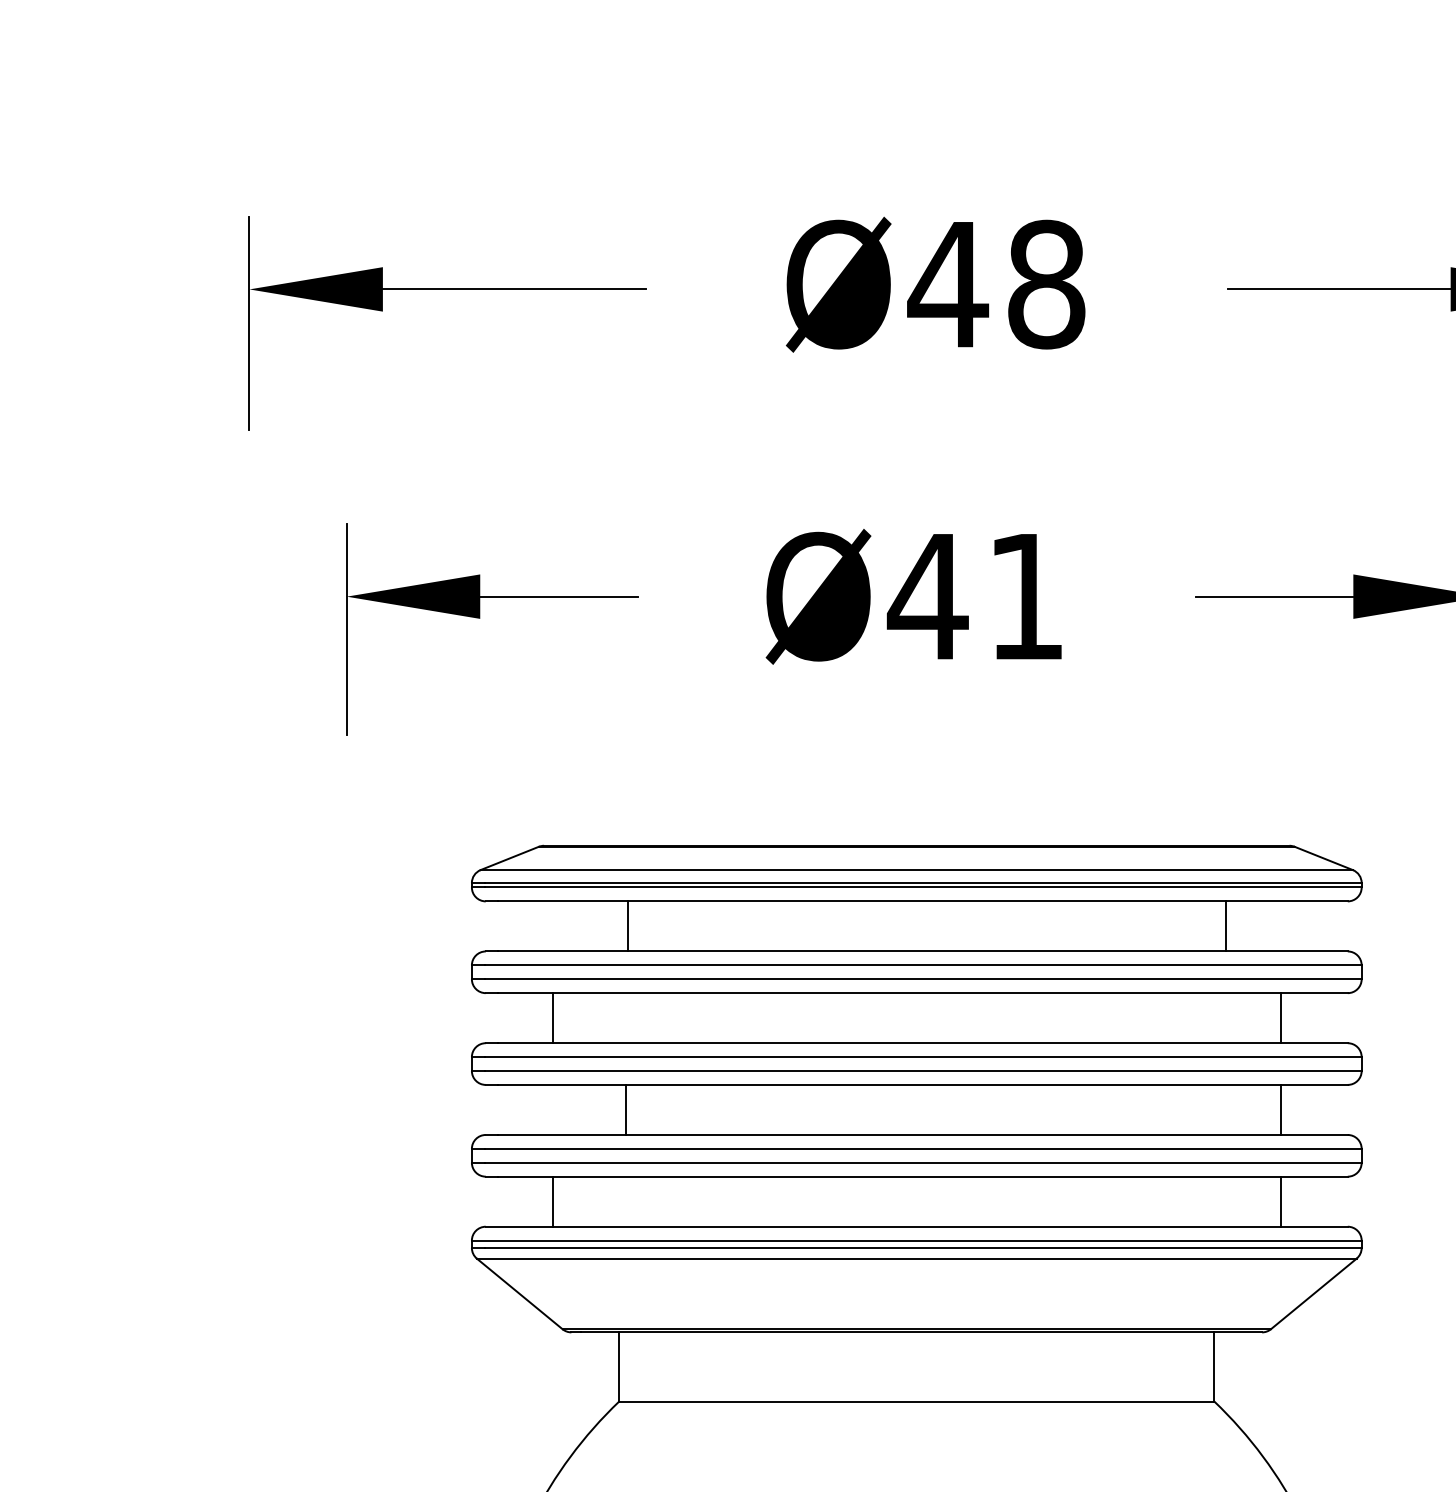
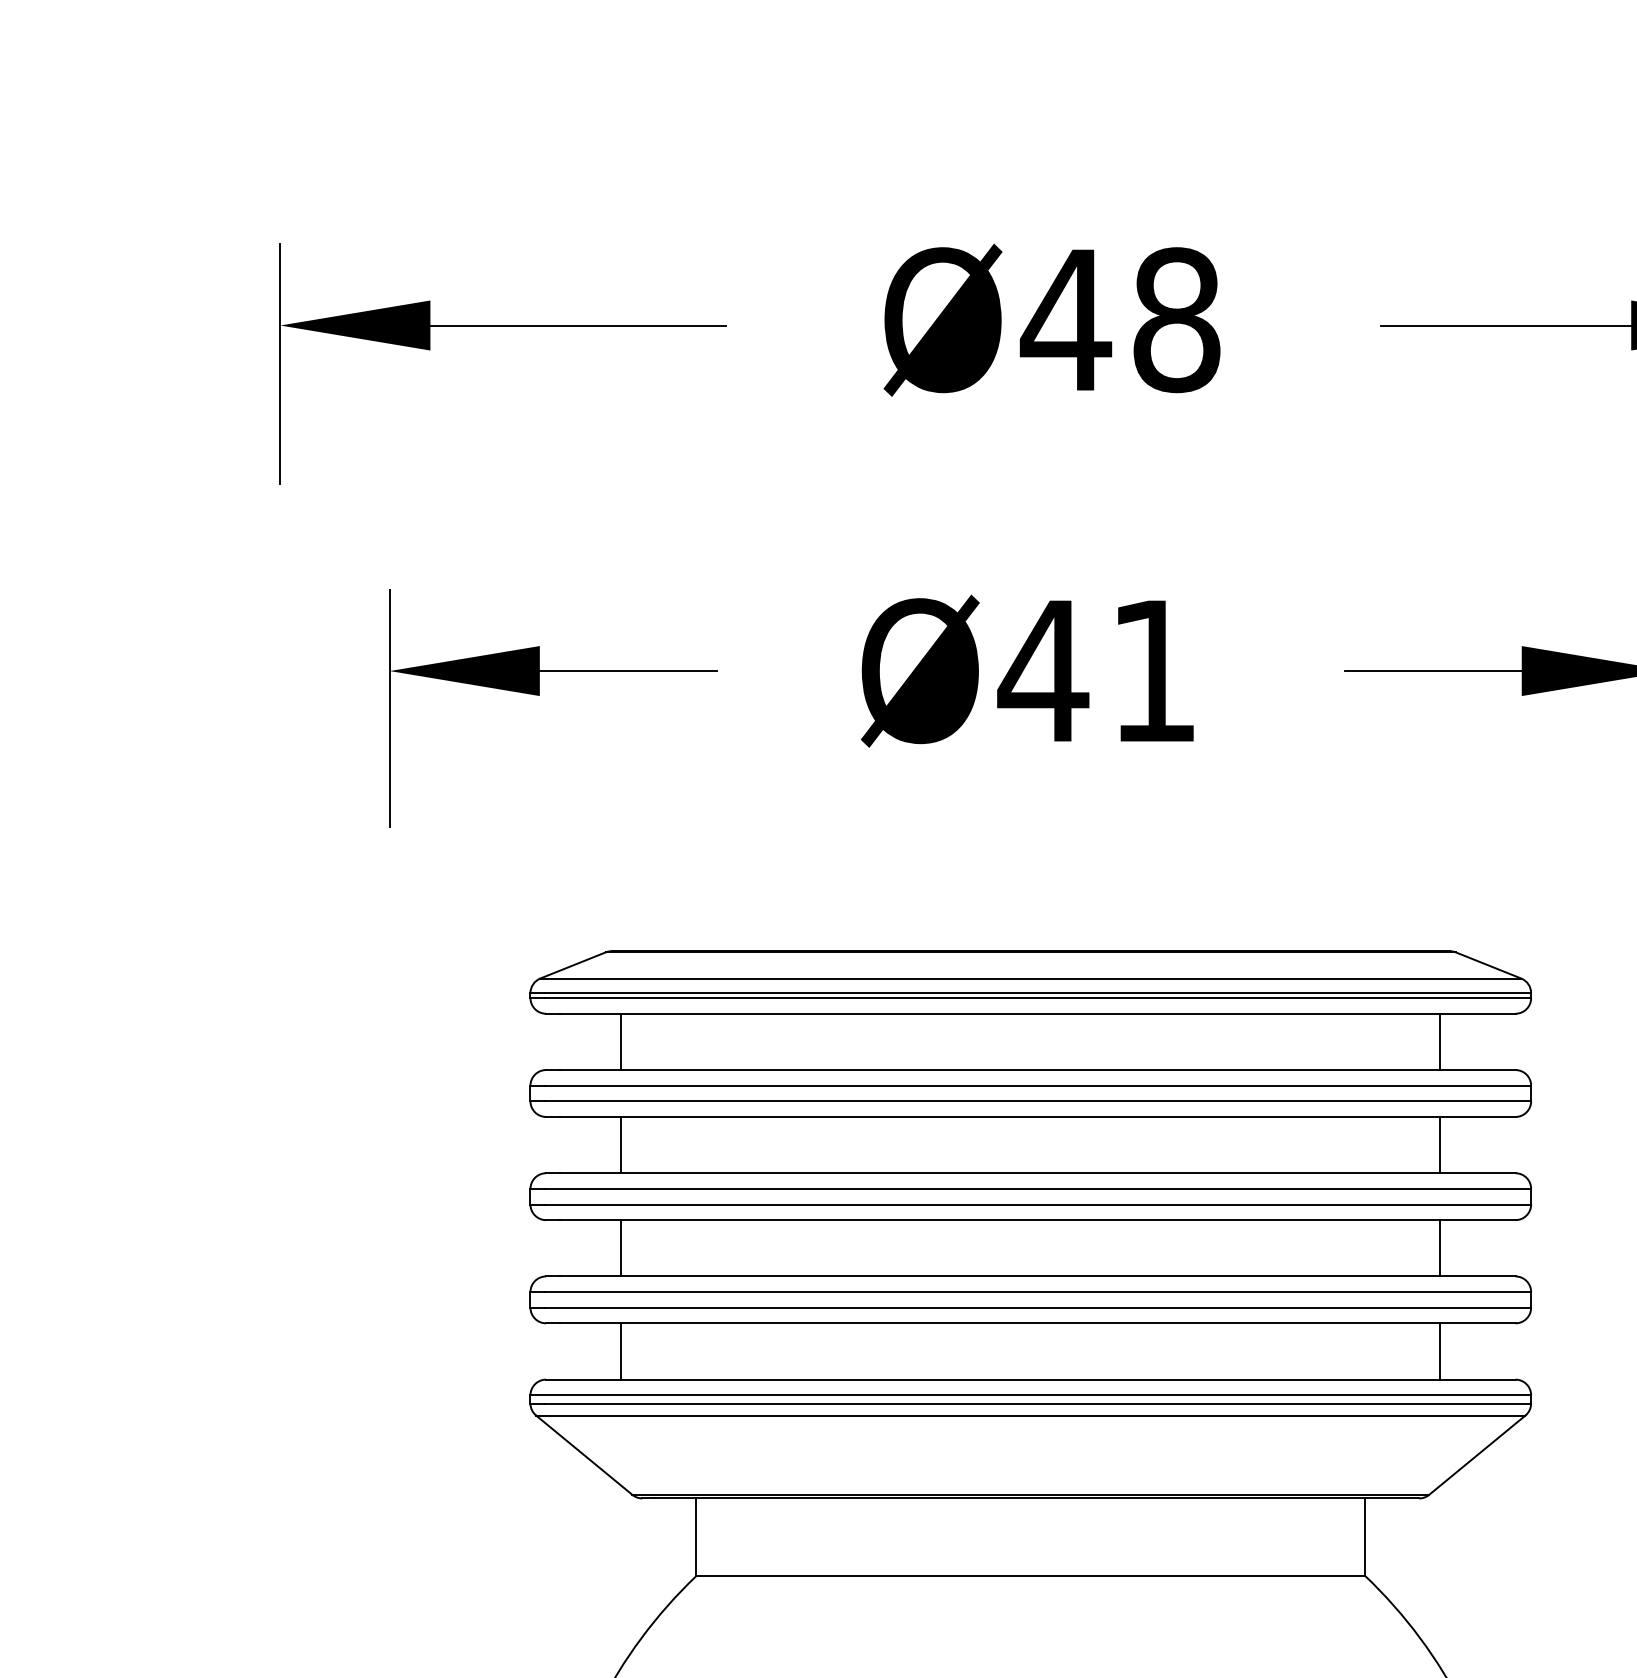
line: (627, 926) -> (621, 1041), moved
line: (1226, 926) -> (1440, 1041), moved
line: (625, 1109) -> (621, 1247), moved

